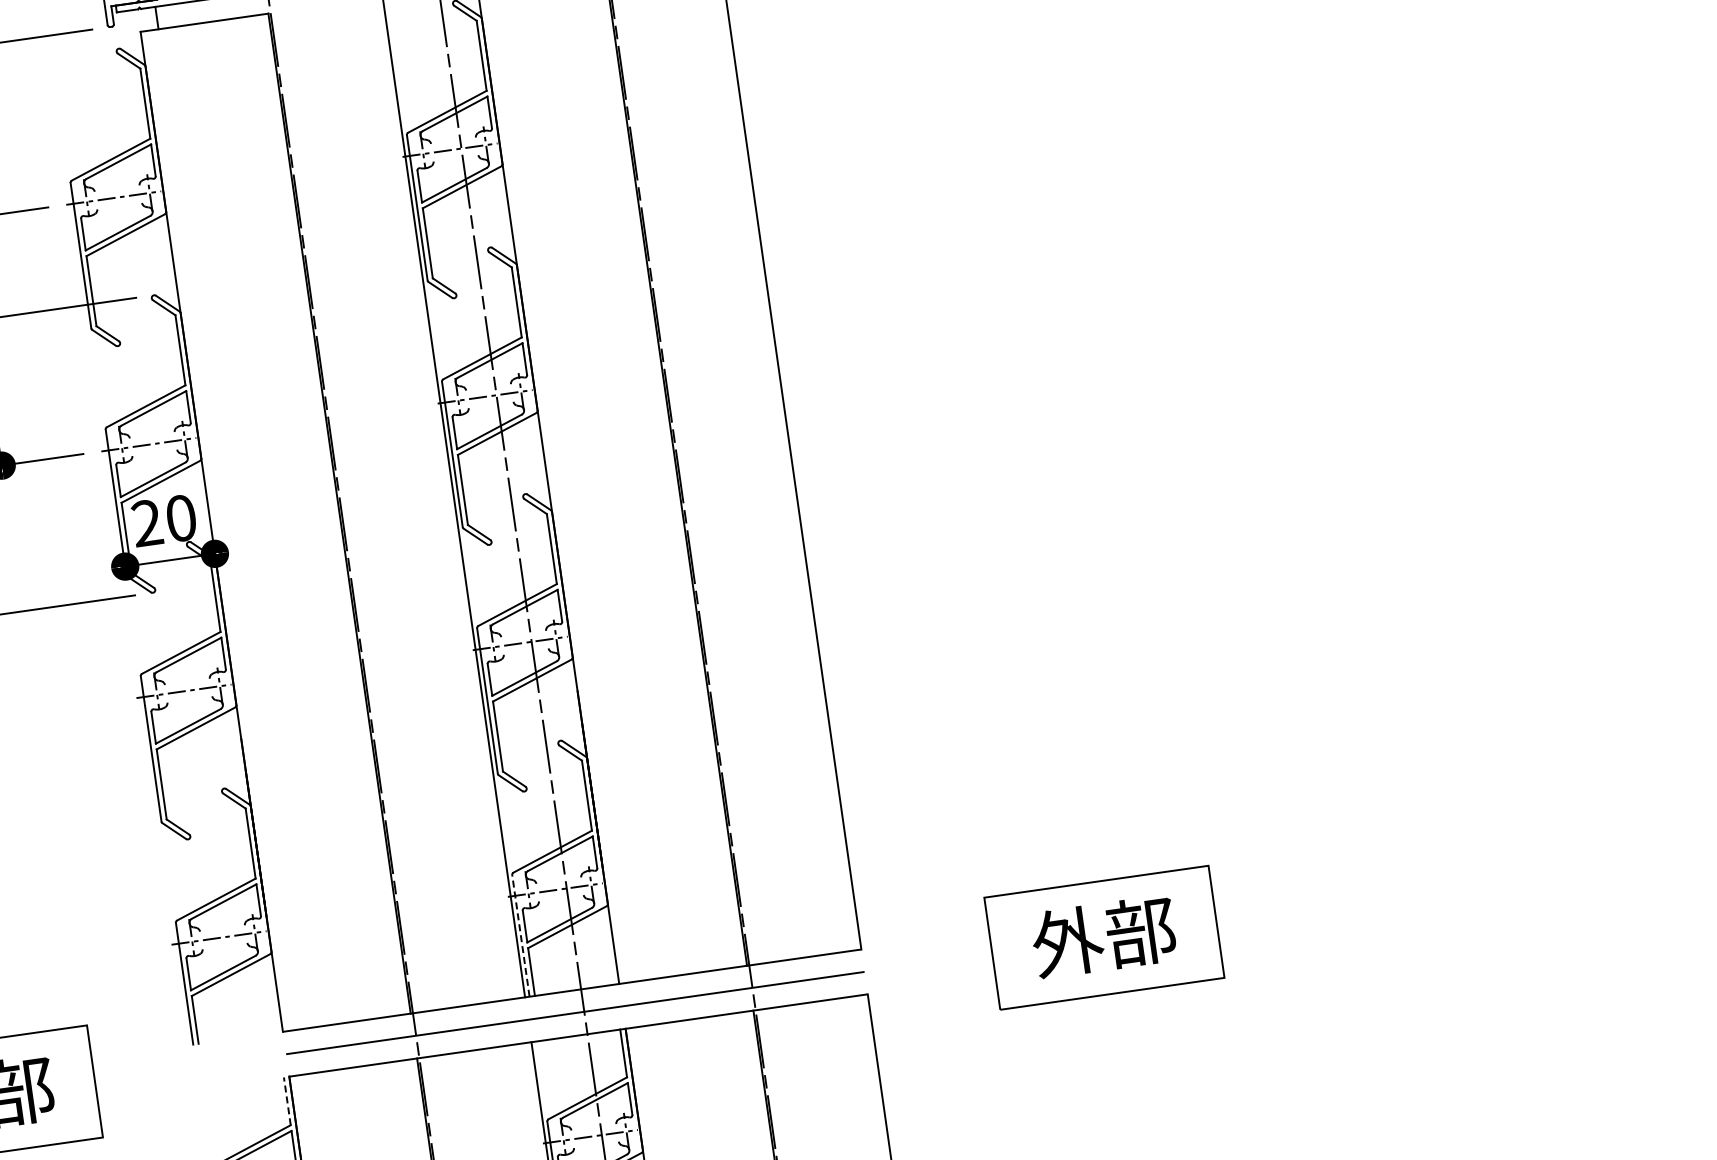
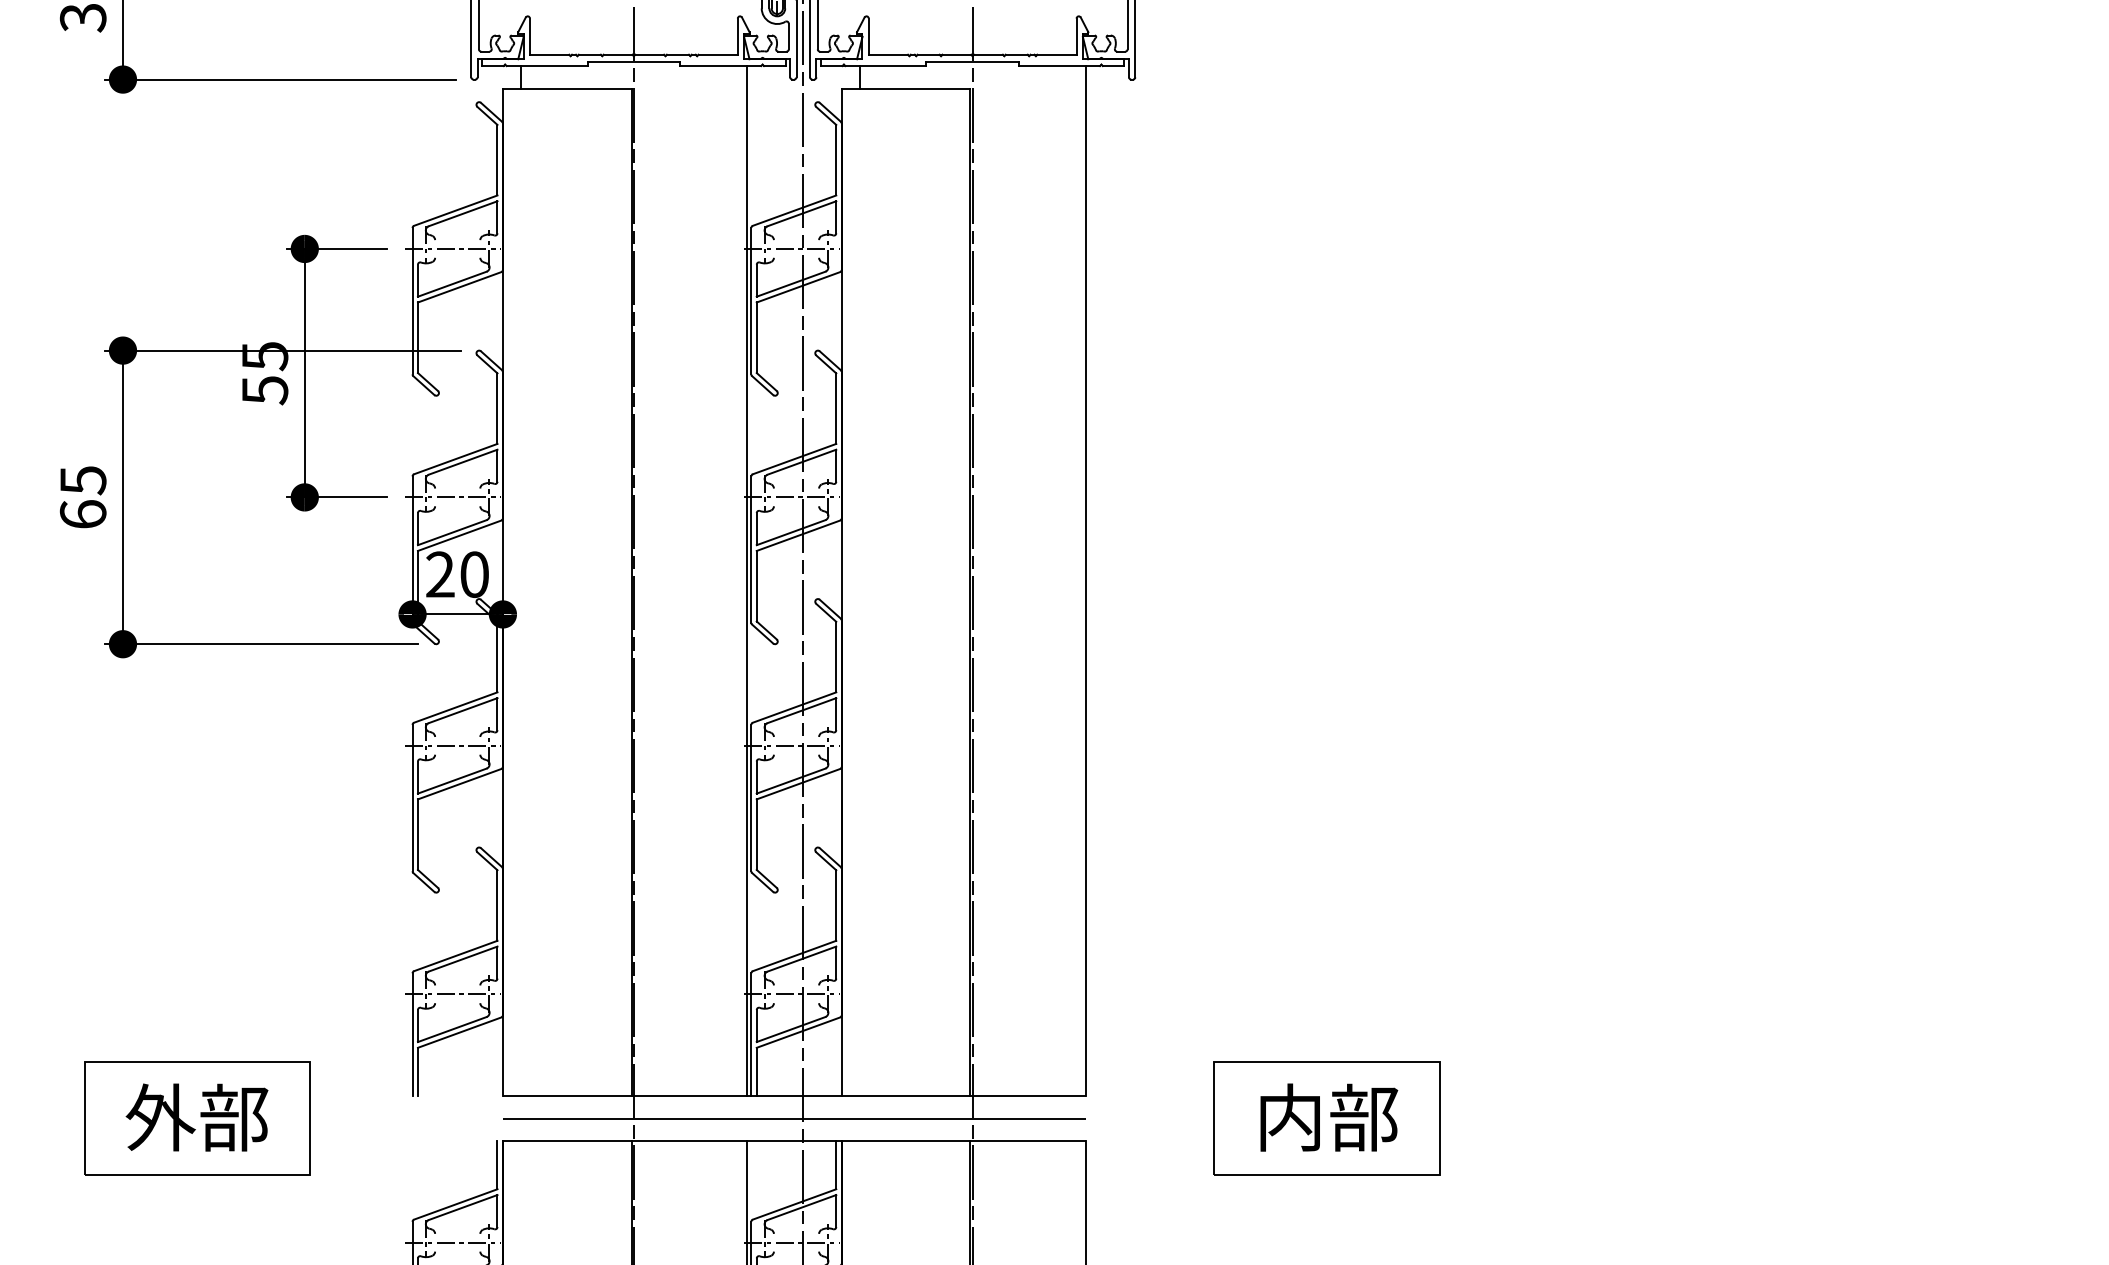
line: (521, 935) -> (751, 1034), dashed -> solid
text: (1067, 941) -> (1290, 1117), 外部 -> 内部
line: (287, 1100) -> (497, 1164), dashed -> solid

